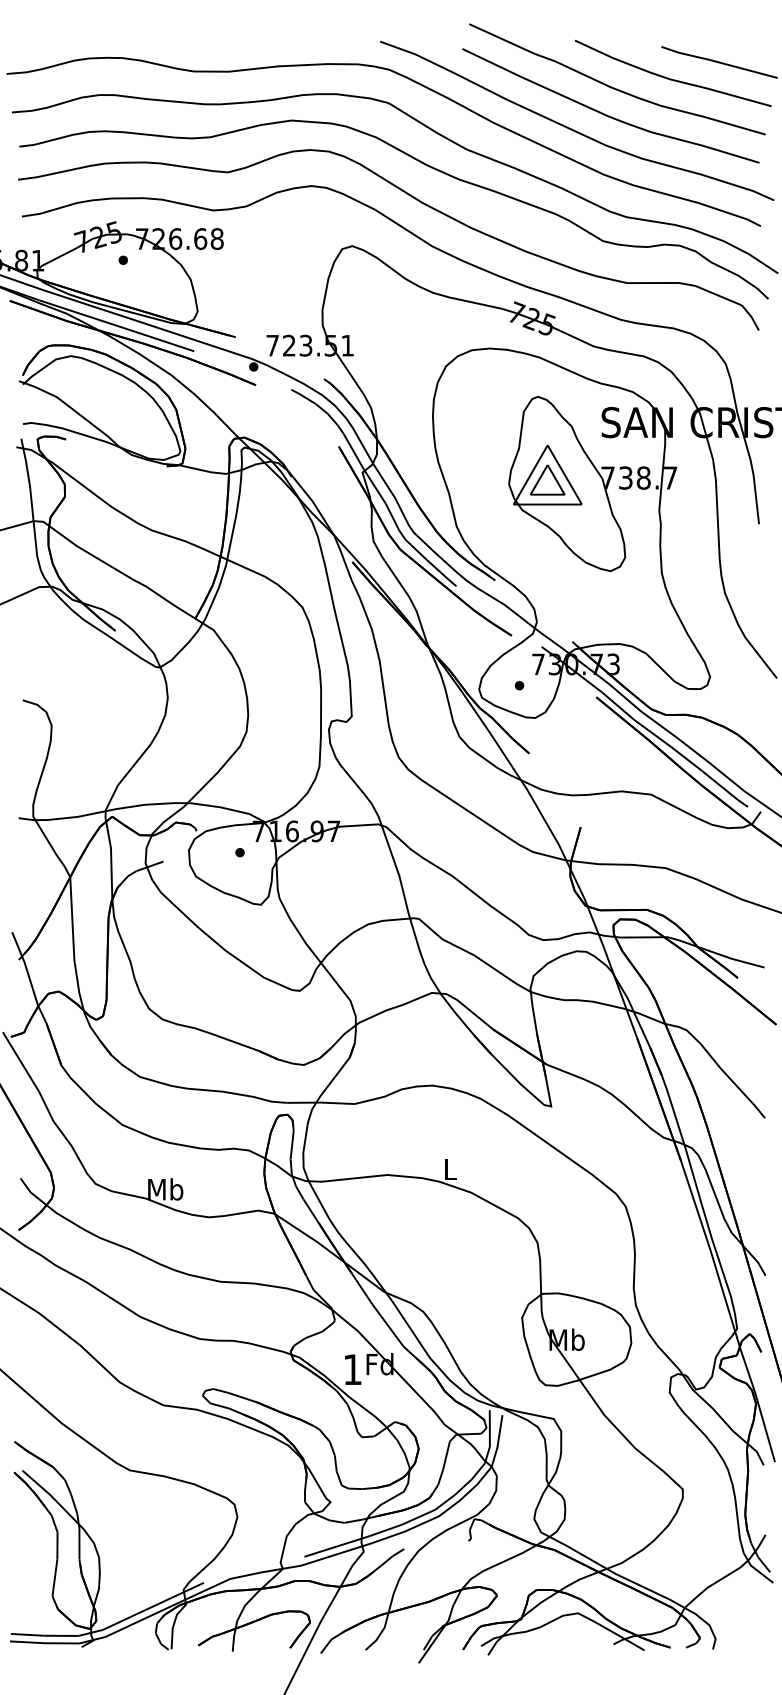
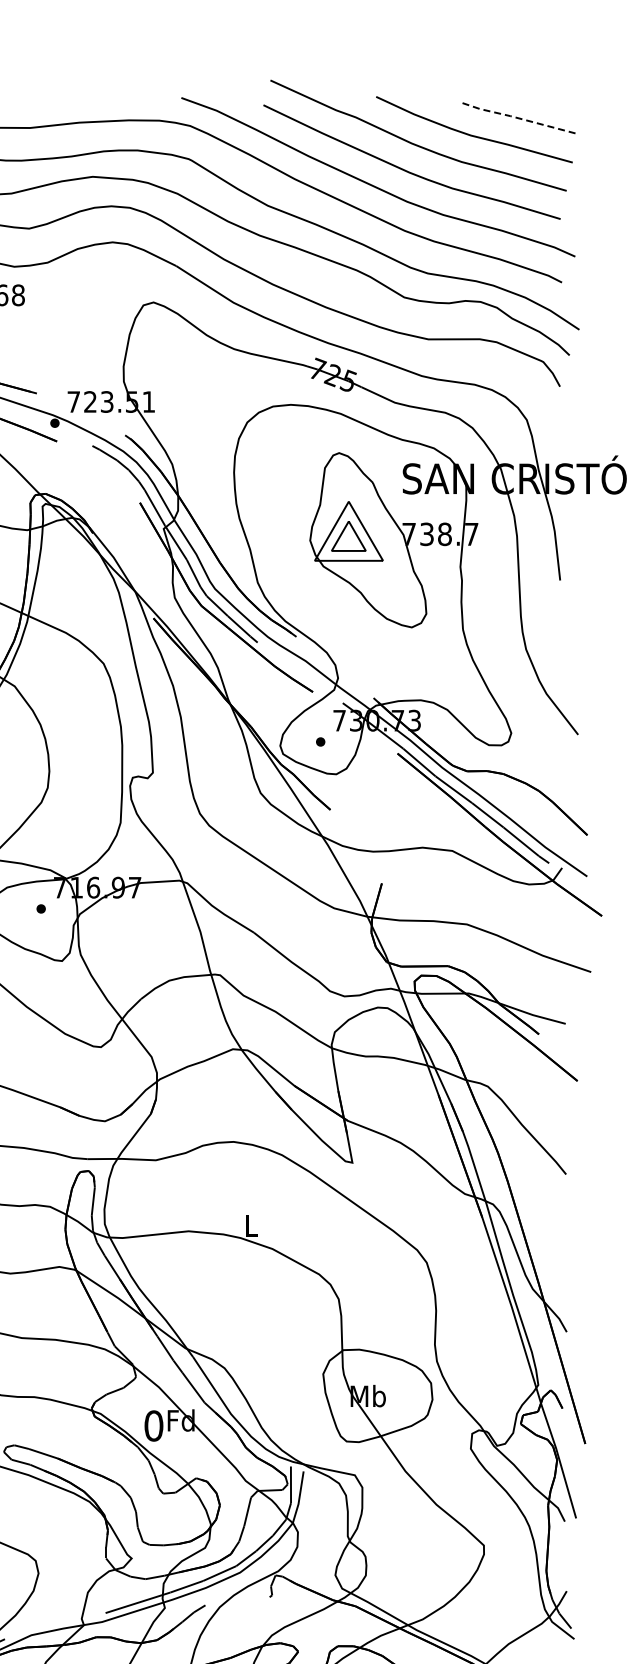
line: (718, 62) -> (519, 118), solid -> dashed
text: (352, 1369) -> (153, 1425), 1 -> 0

